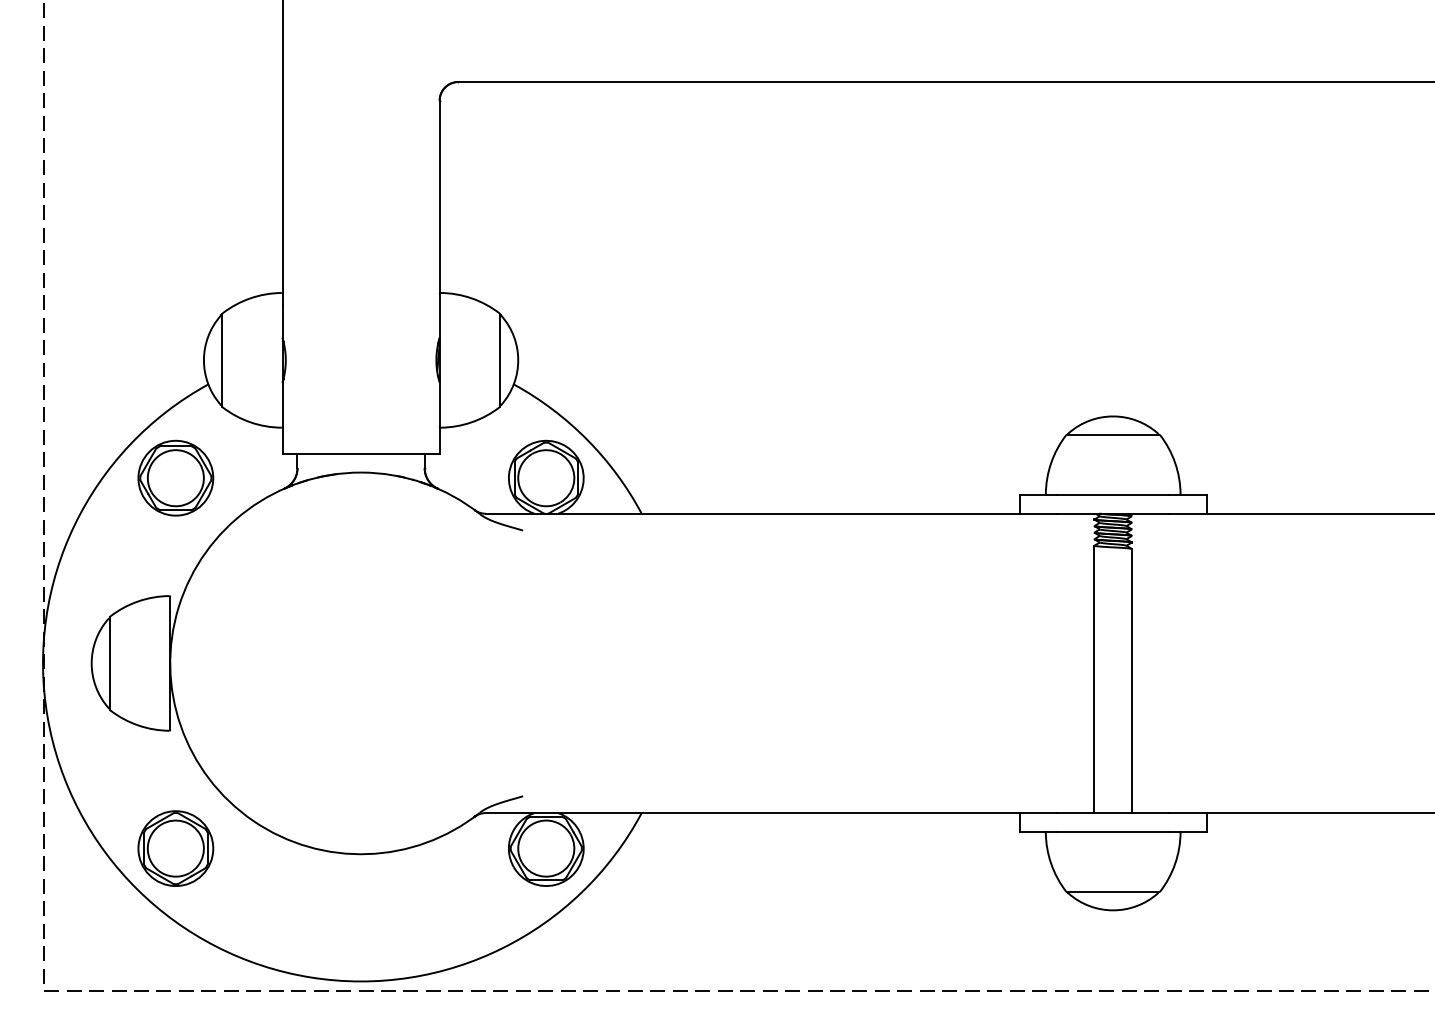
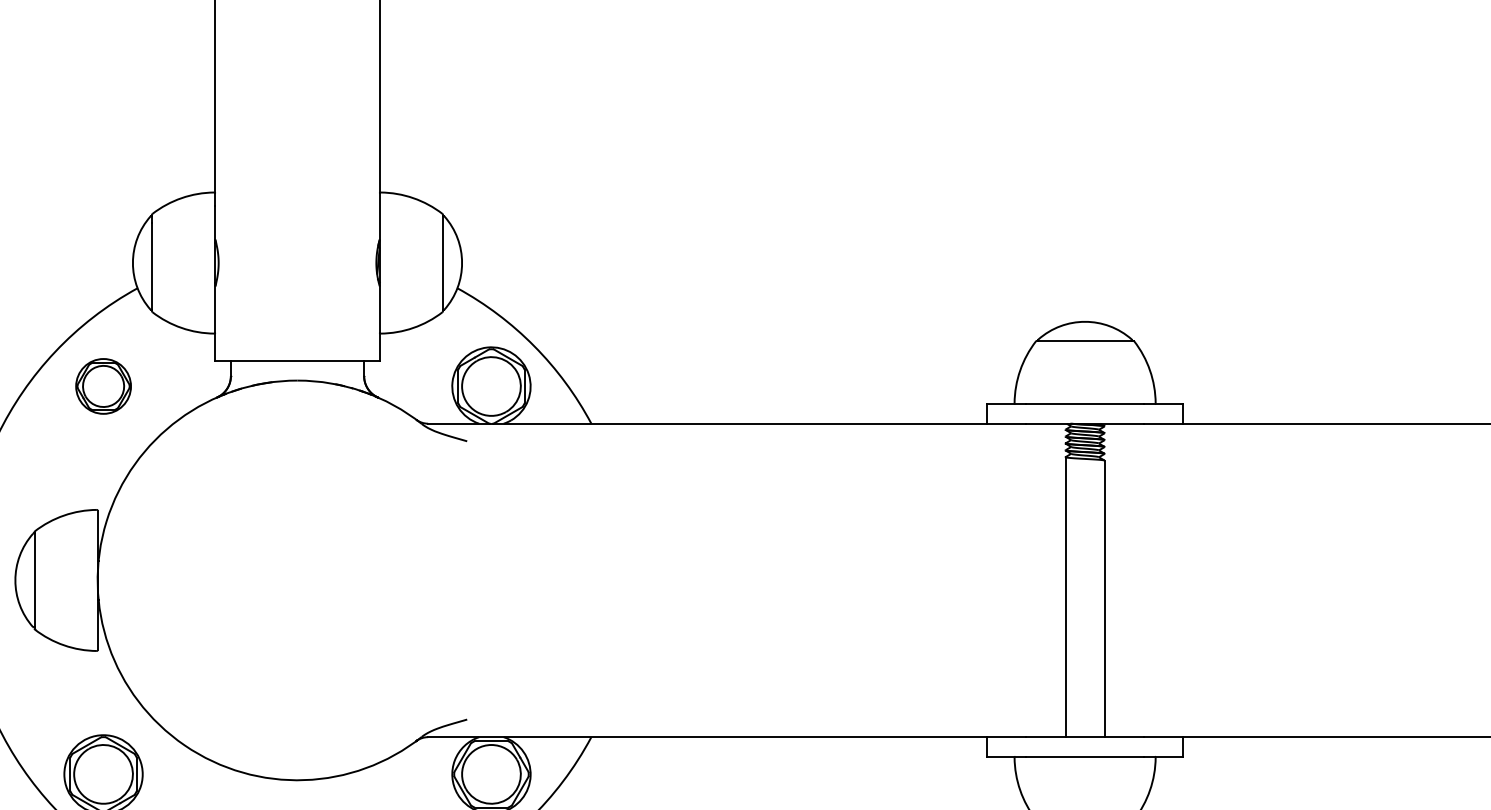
part: (175, 477) -> (103, 385), size x0.7

